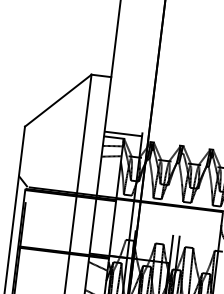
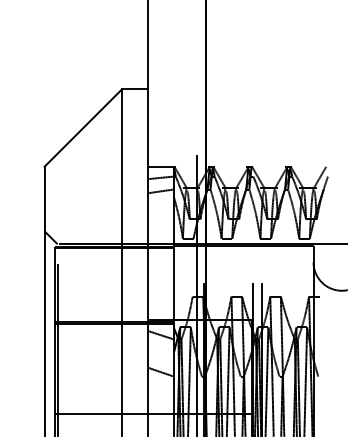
line: (123, 133) -> (172, 160), removed

